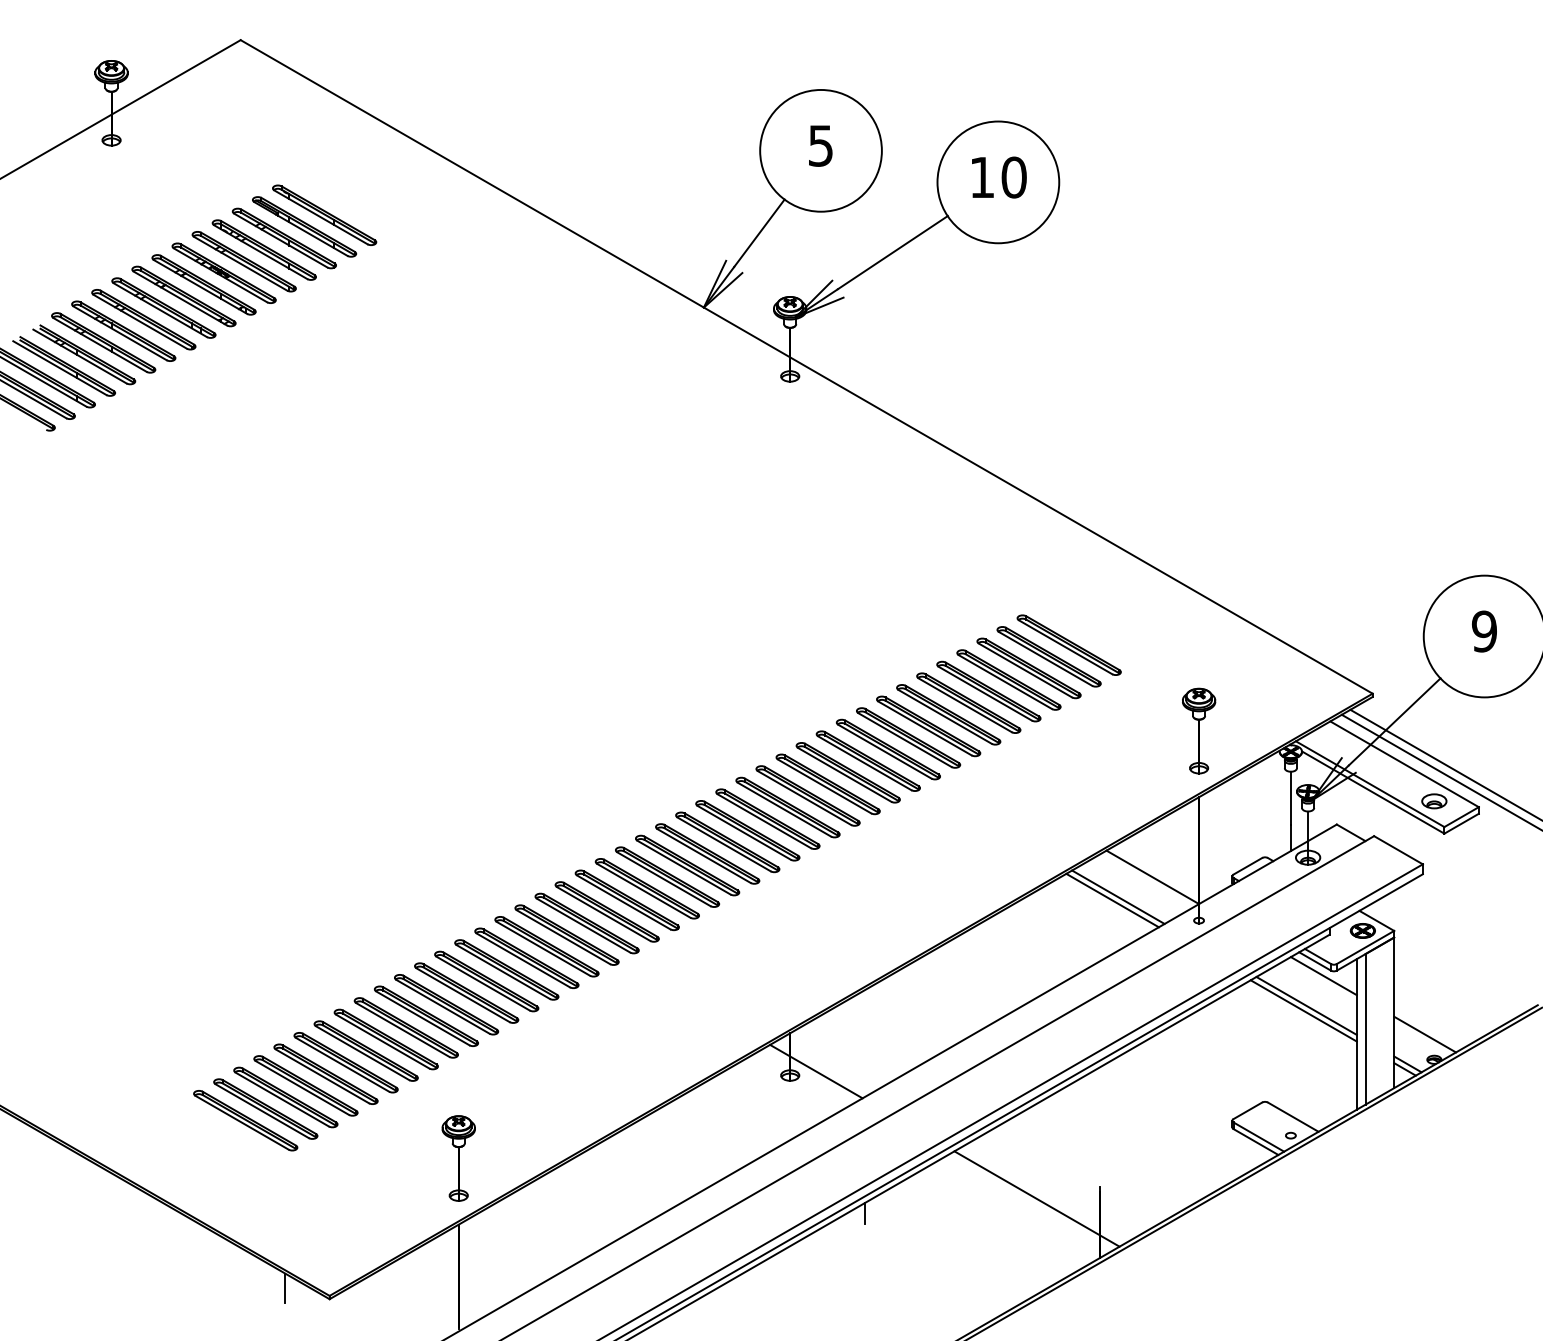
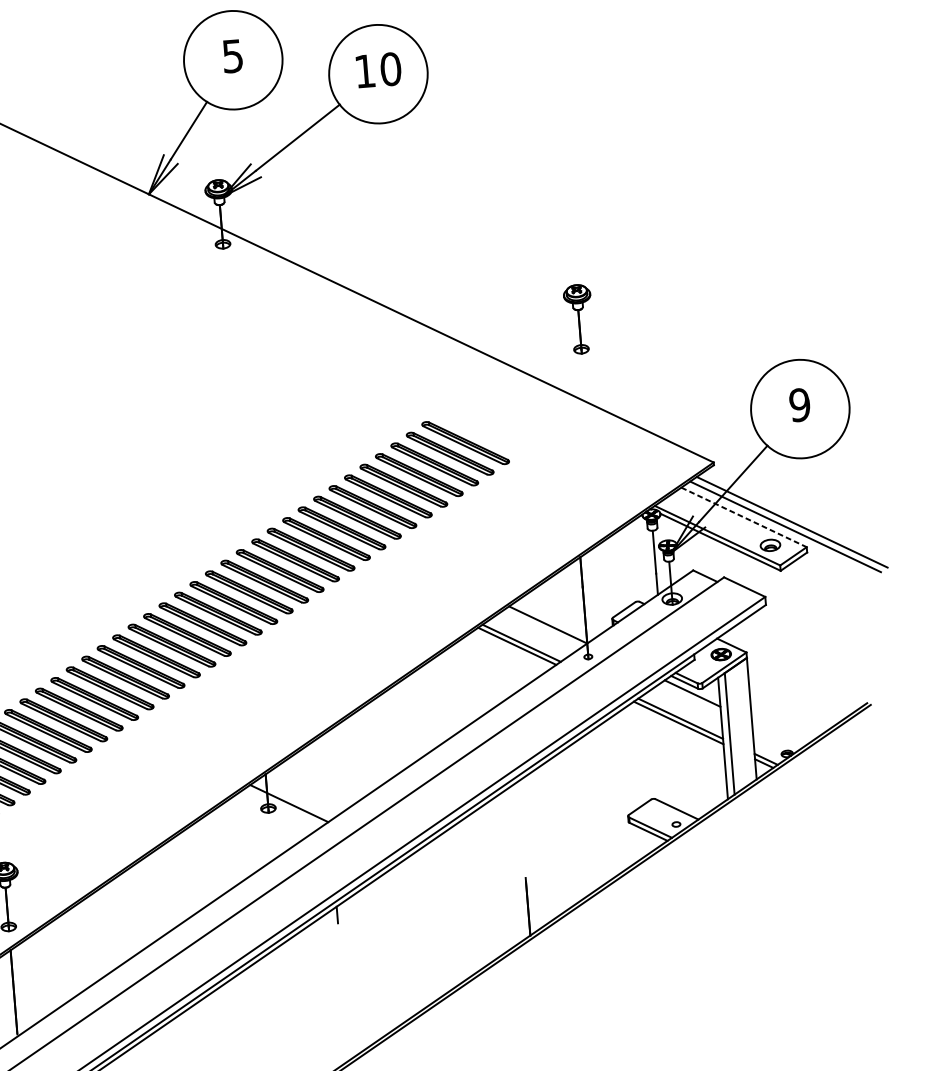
part: (1199, 730) -> (579, 318), moved
line: (1404, 764) -> (743, 517), solid -> dashed
line: (1425, 1034) -> (778, 734), removed
line: (1036, 1198) -> (475, 891), removed

